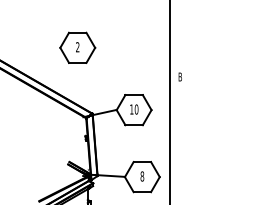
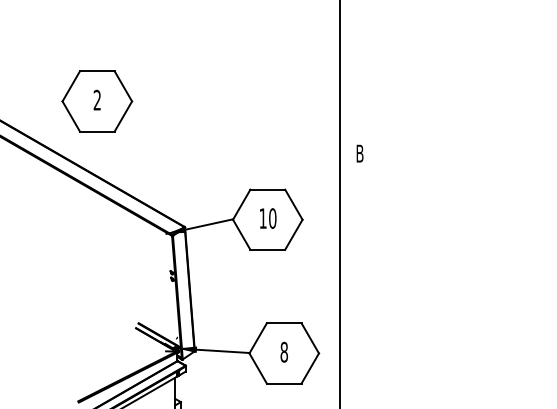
part: (77, 47) -> (96, 100), moved

